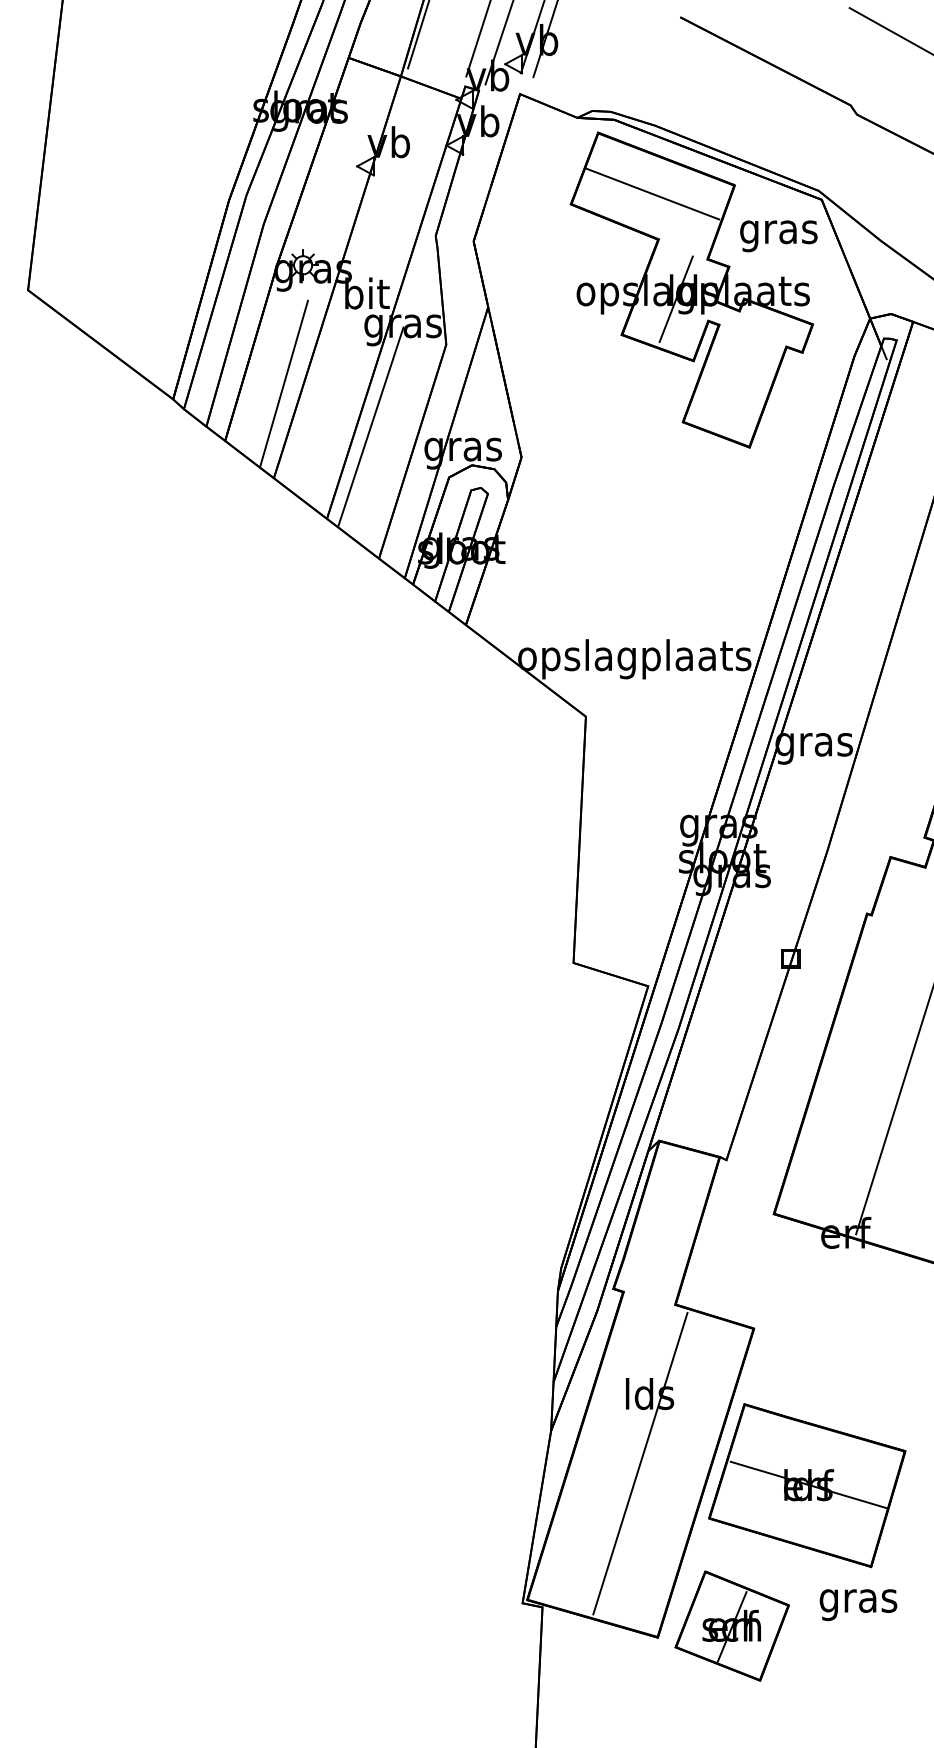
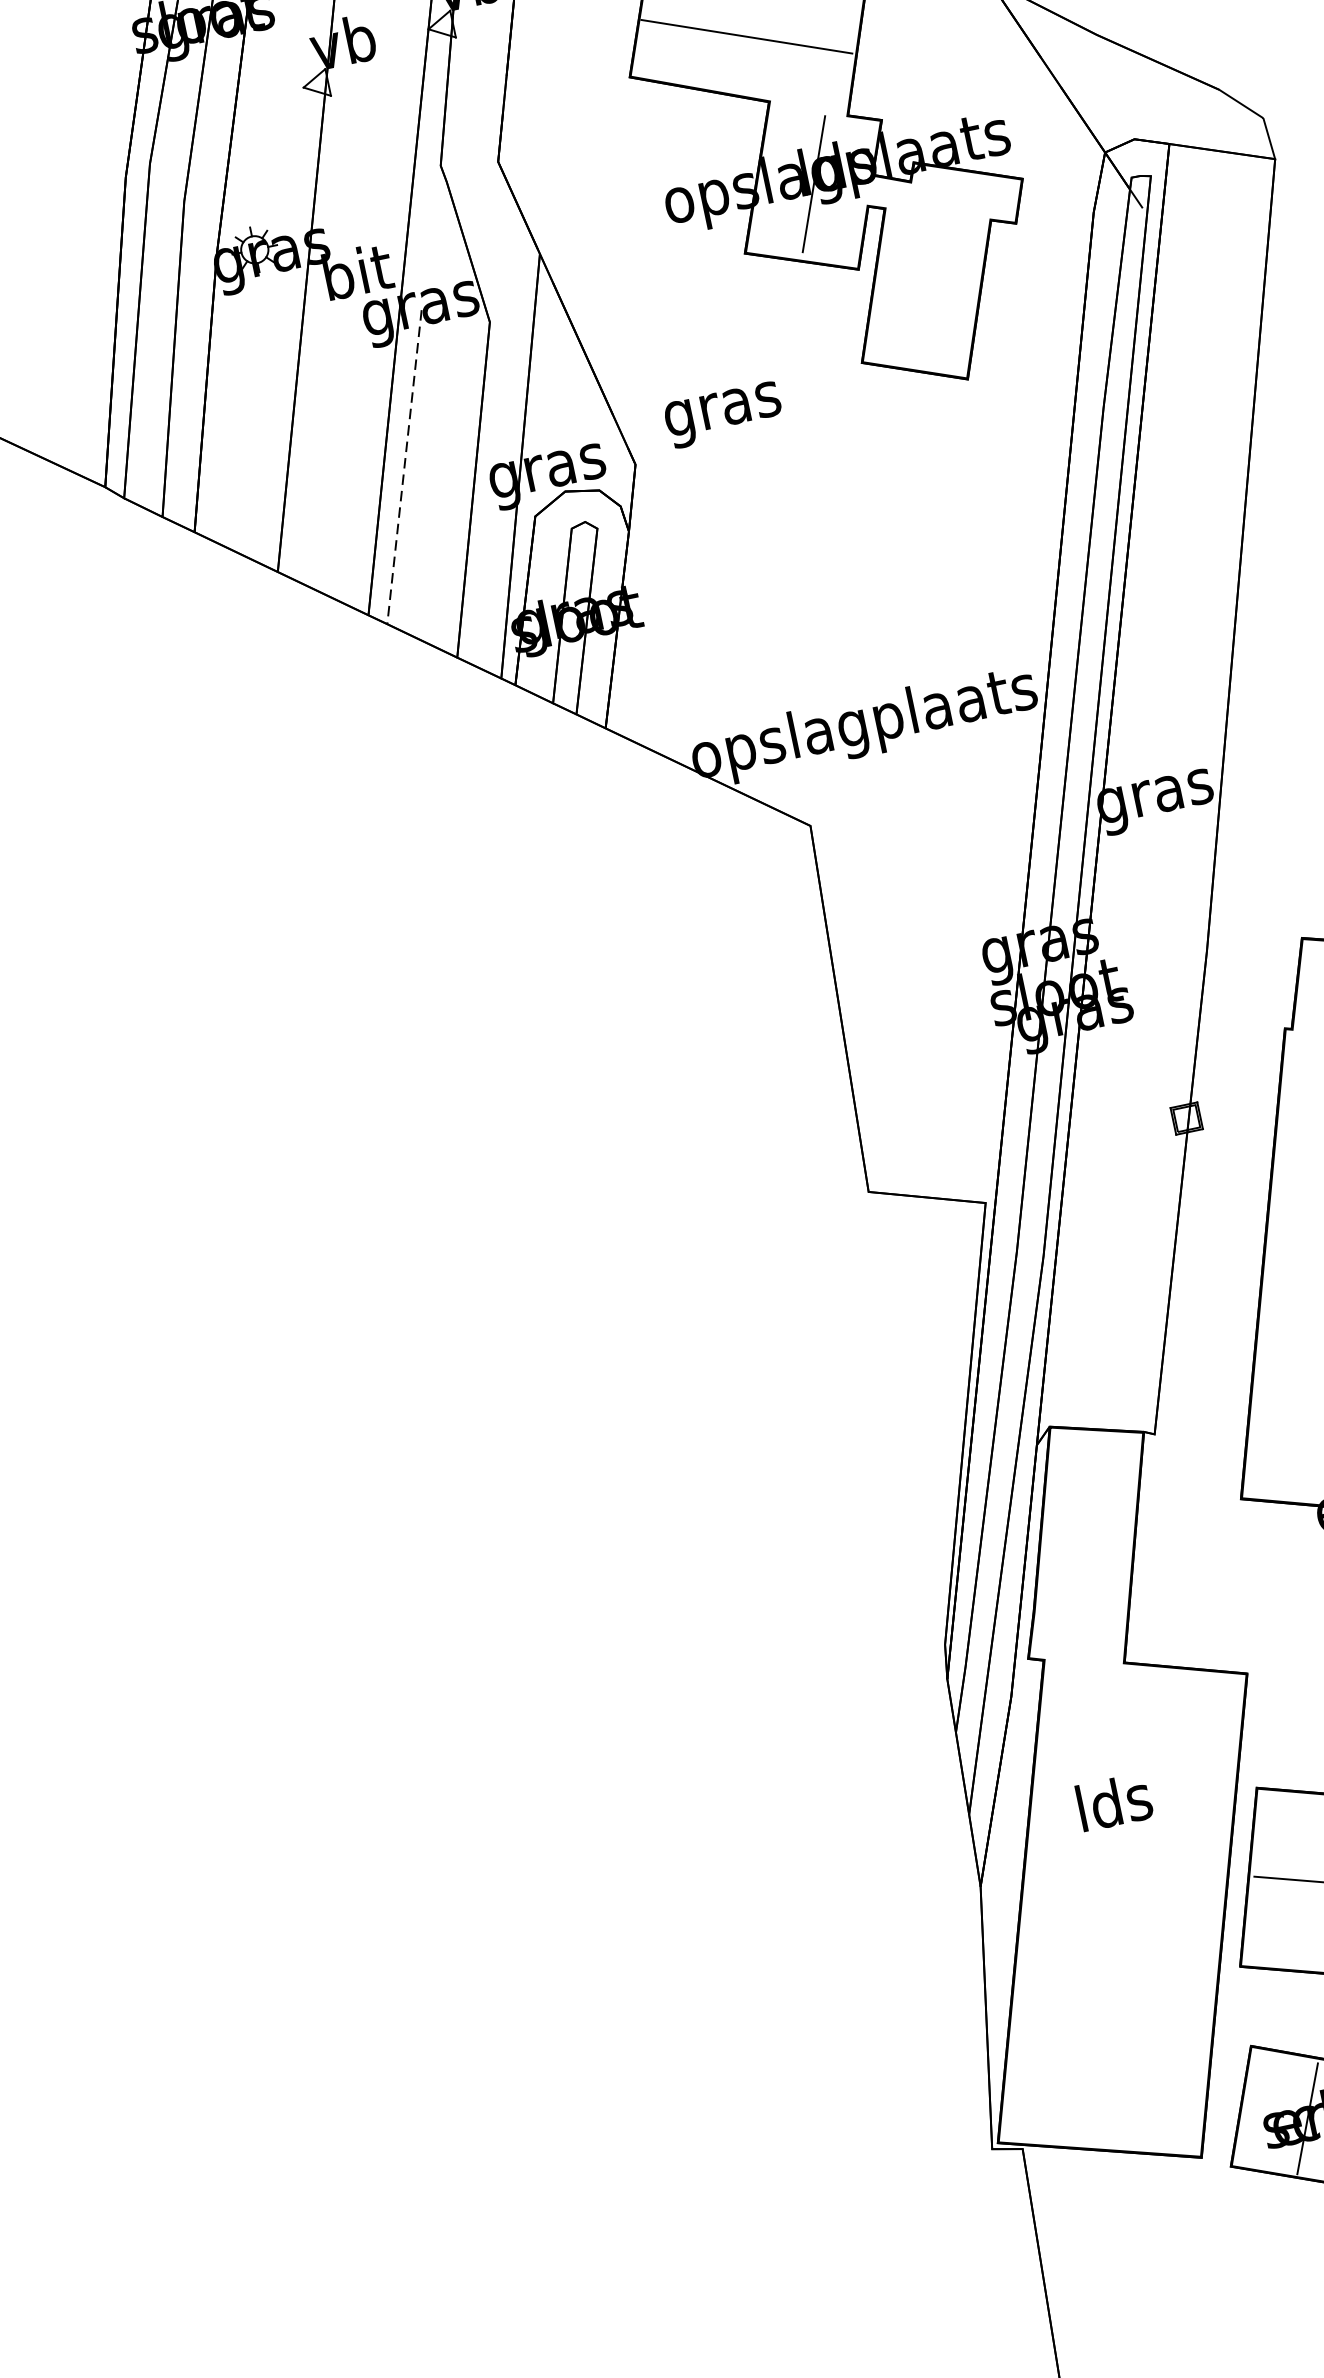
text: (778, 236) -> (723, 415), moved
line: (283, 383) -> (262, 429), removed
line: (370, 427) -> (404, 467), solid -> dashed
line: (640, 1463) -> (1122, 1907), removed

